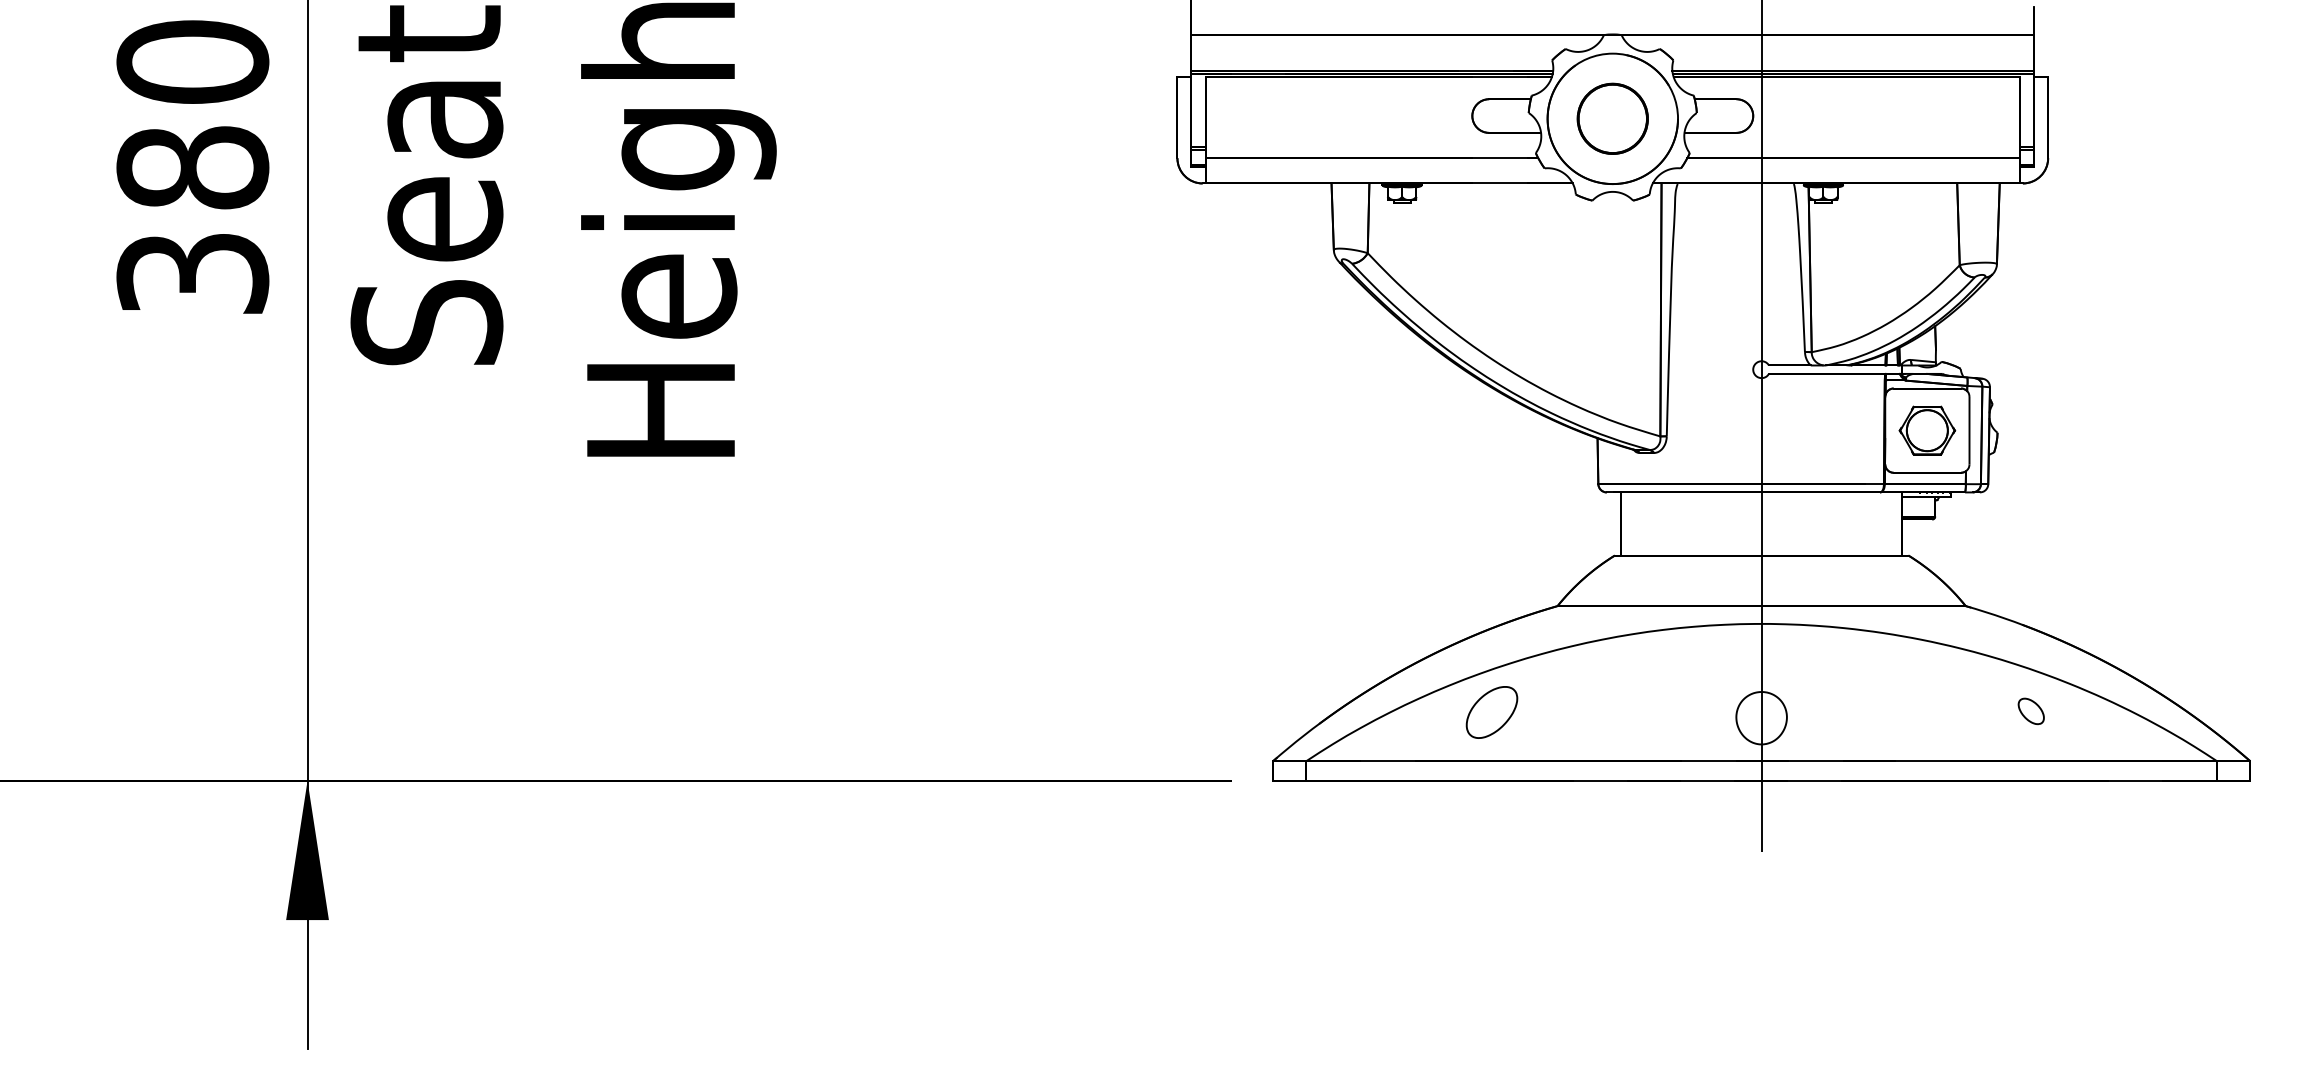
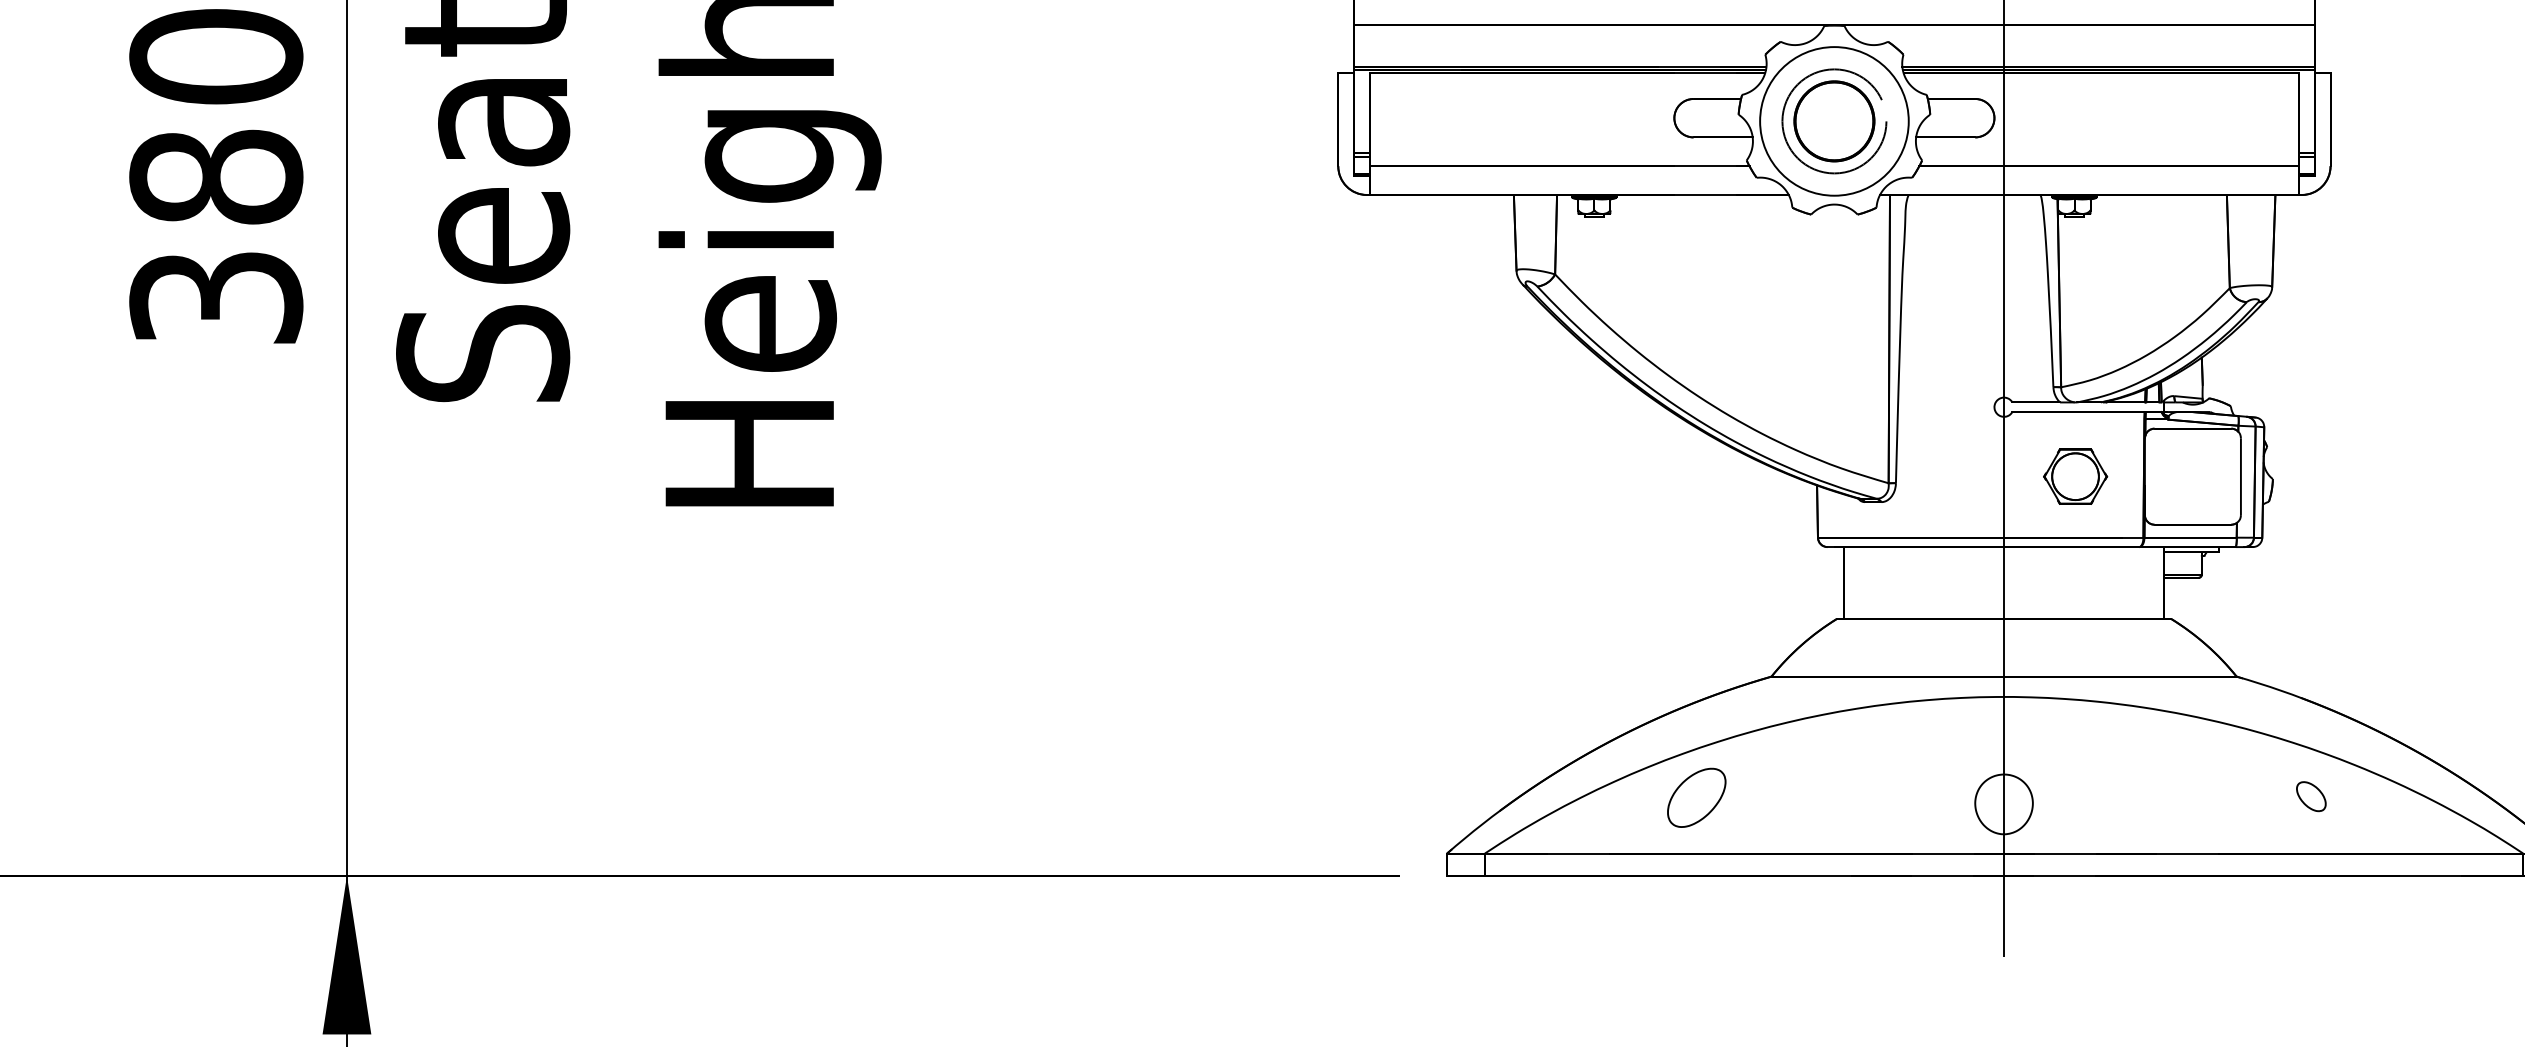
circle: (1612, 118) -> (1834, 120), size x0.7
part: (1927, 430) -> (2075, 476), moved

